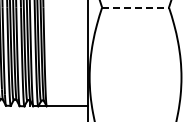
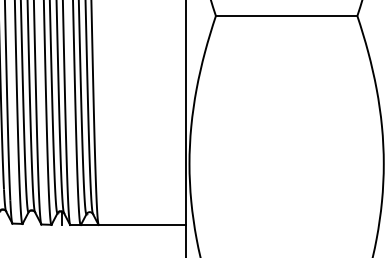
line: (136, 7) -> (288, 15), dashed -> solid

